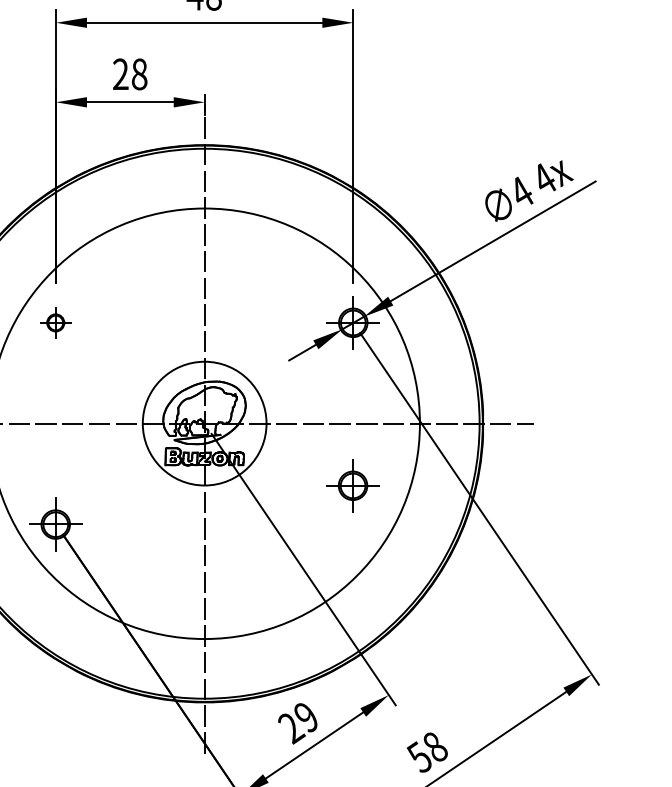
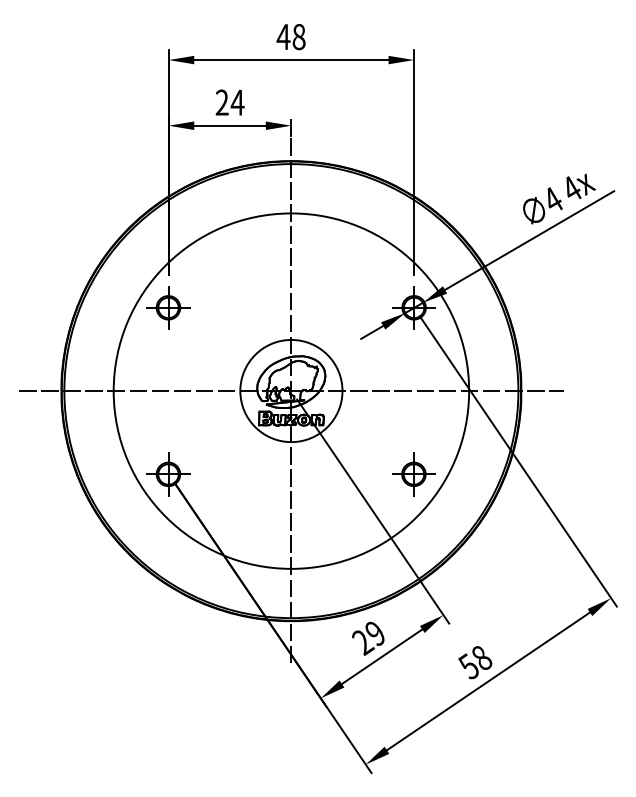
text: (139, 74) -> (237, 102), 28 -> 24
part: (55, 322) -> (168, 307), size x1.67
part: (352, 485) -> (413, 474), moved

